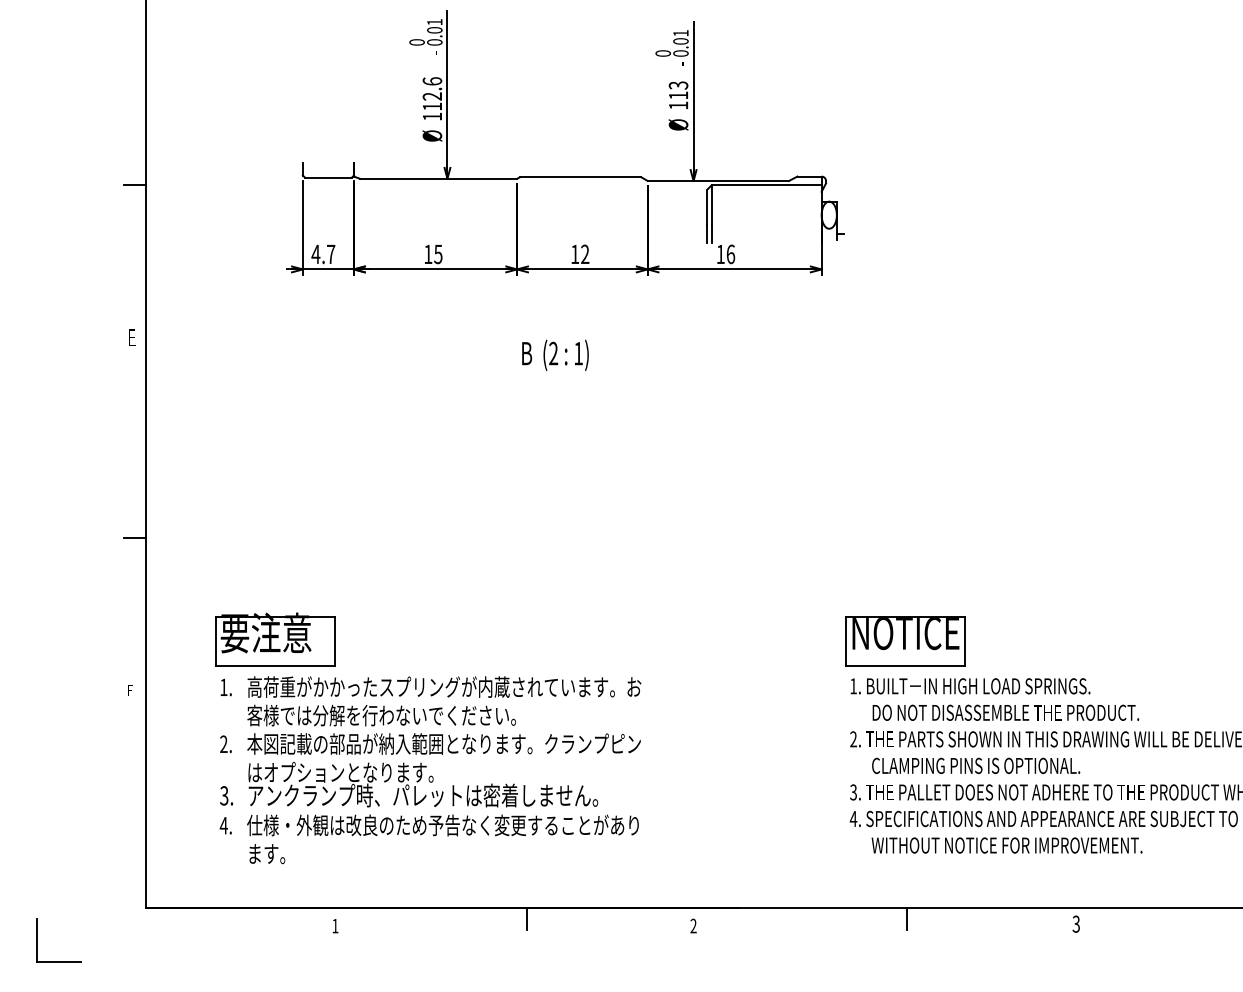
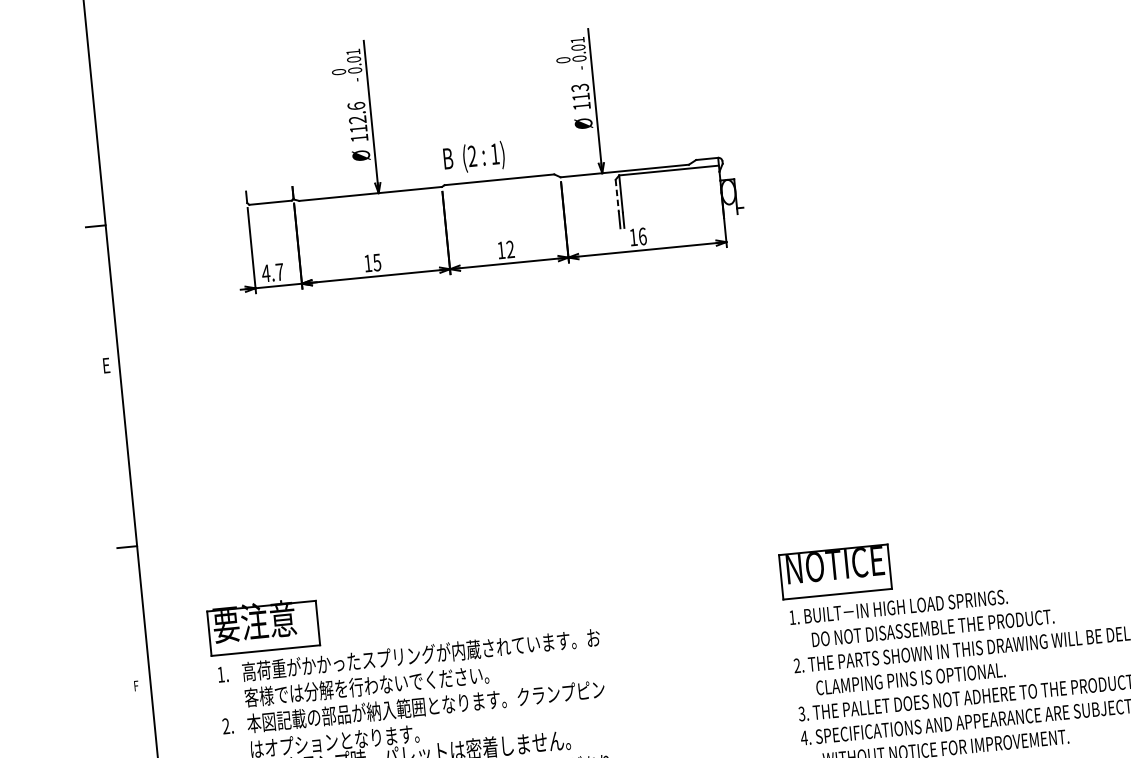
line: (707, 207) -> (617, 196), solid -> dashed
text: (555, 354) -> (474, 156), moved

